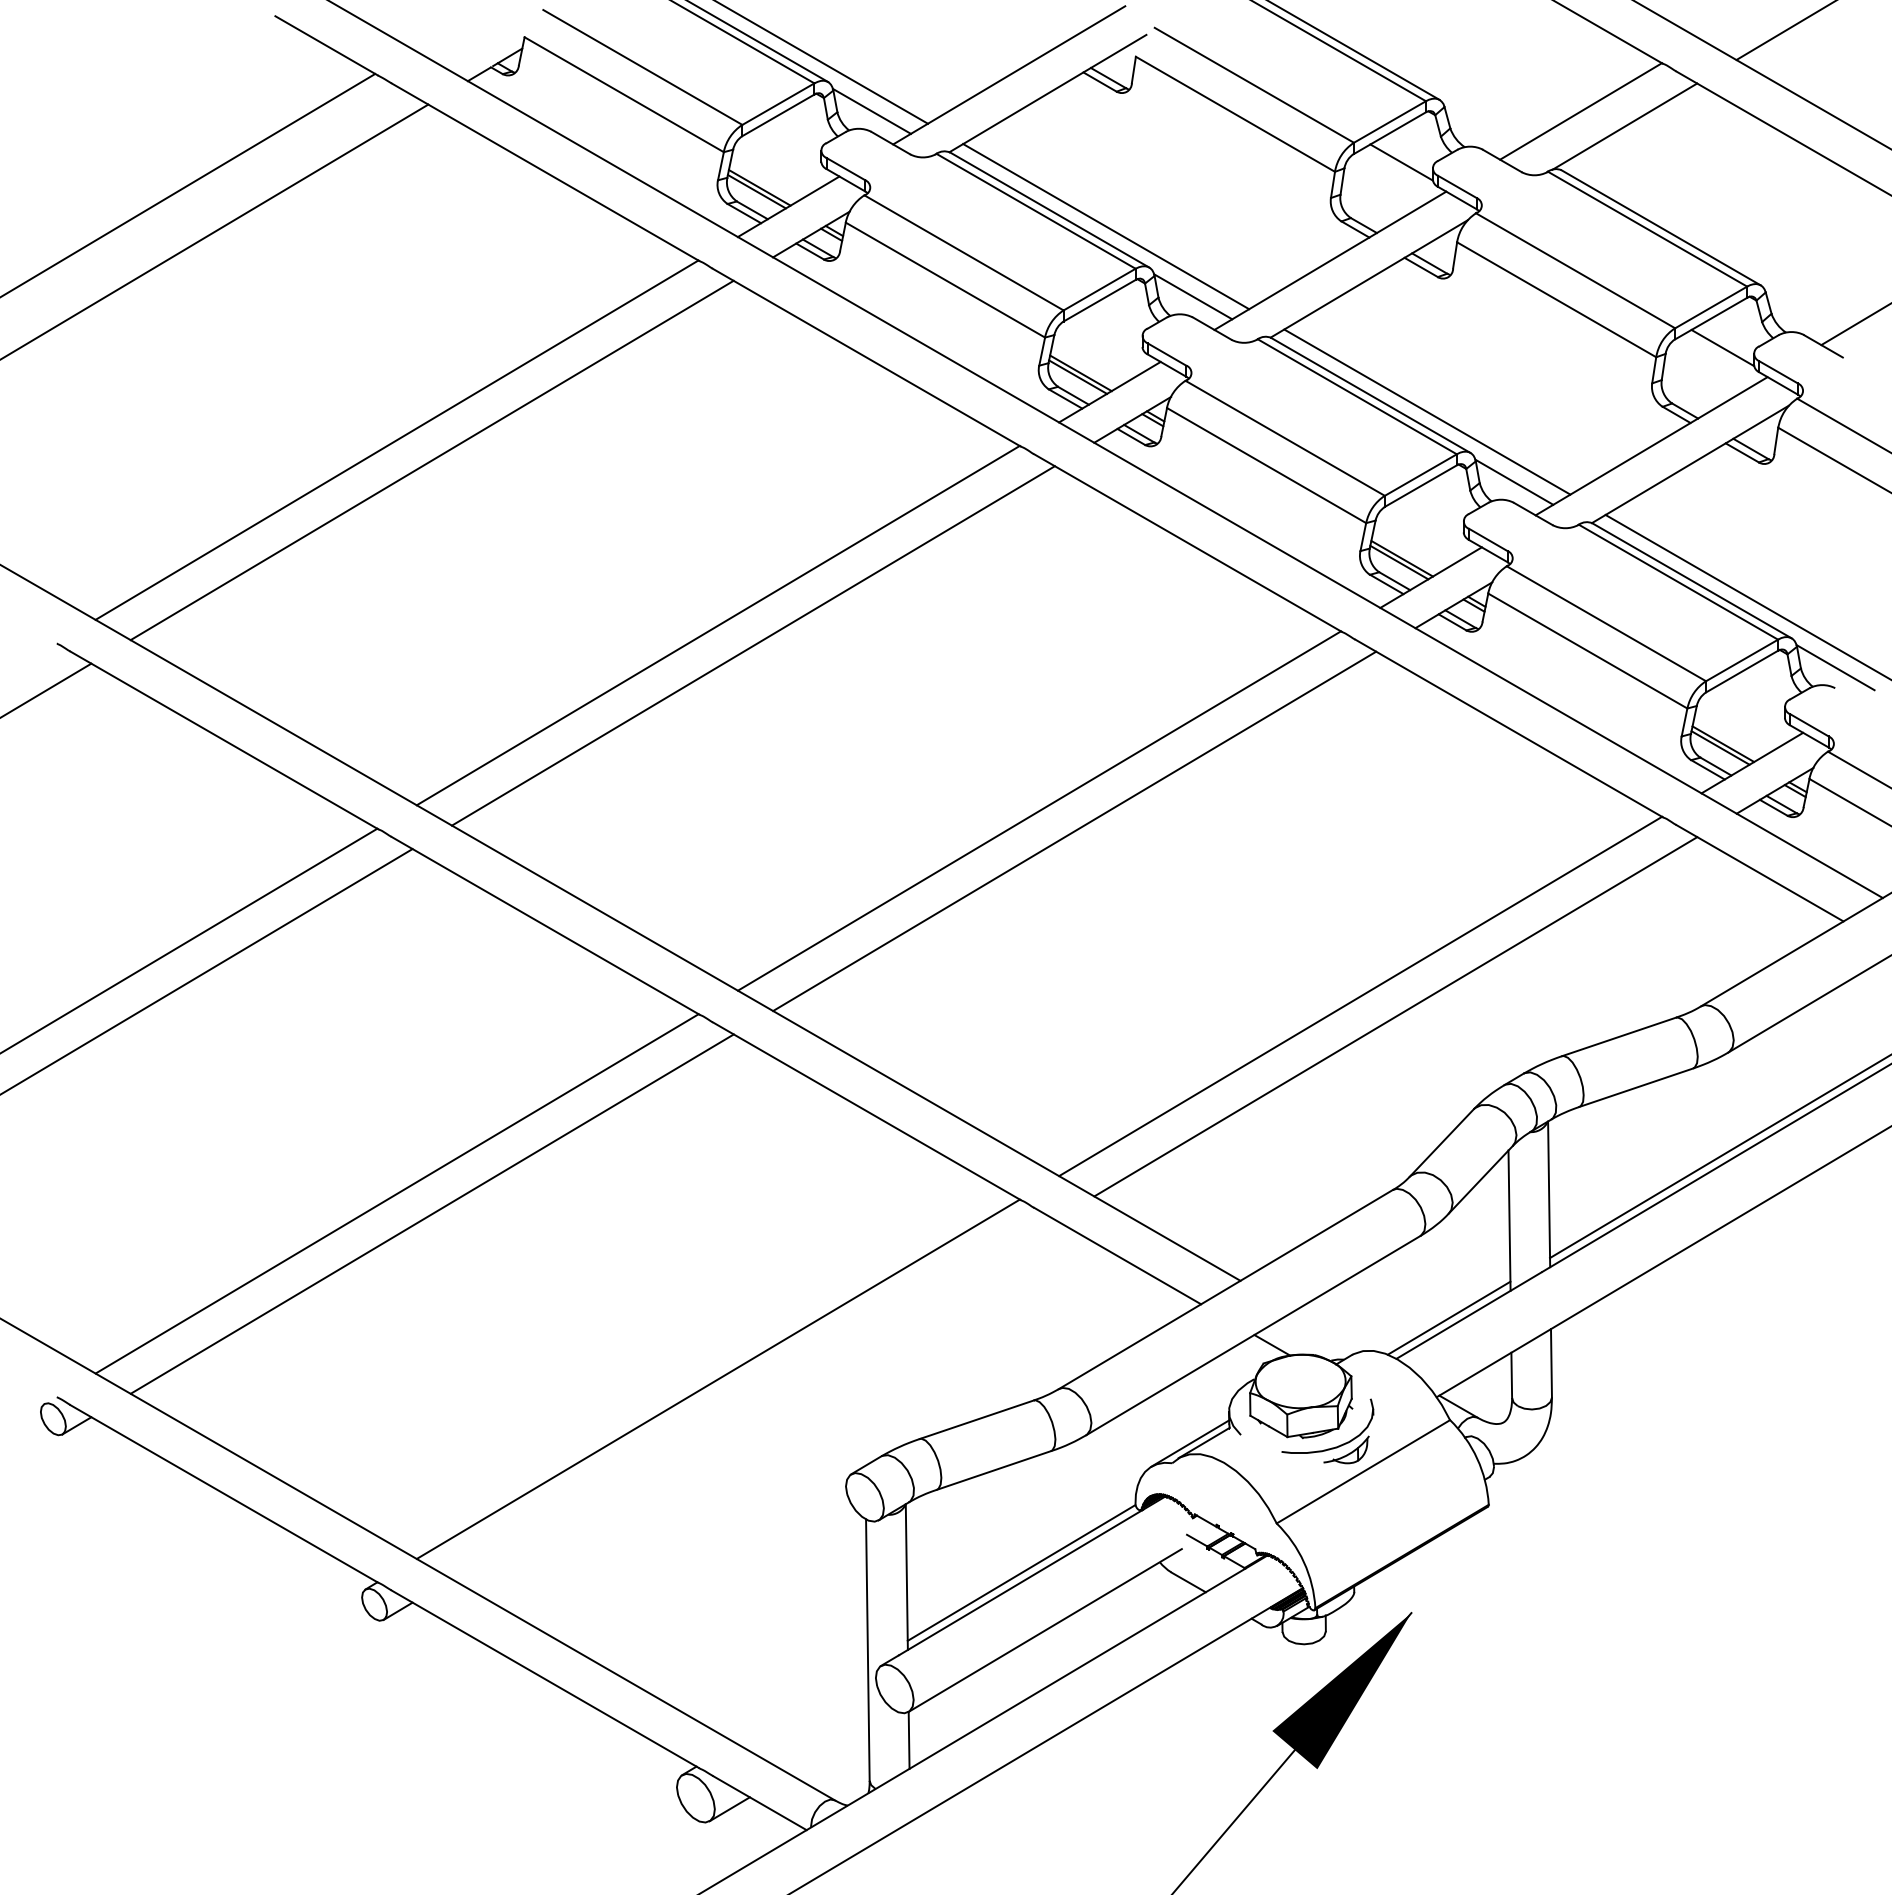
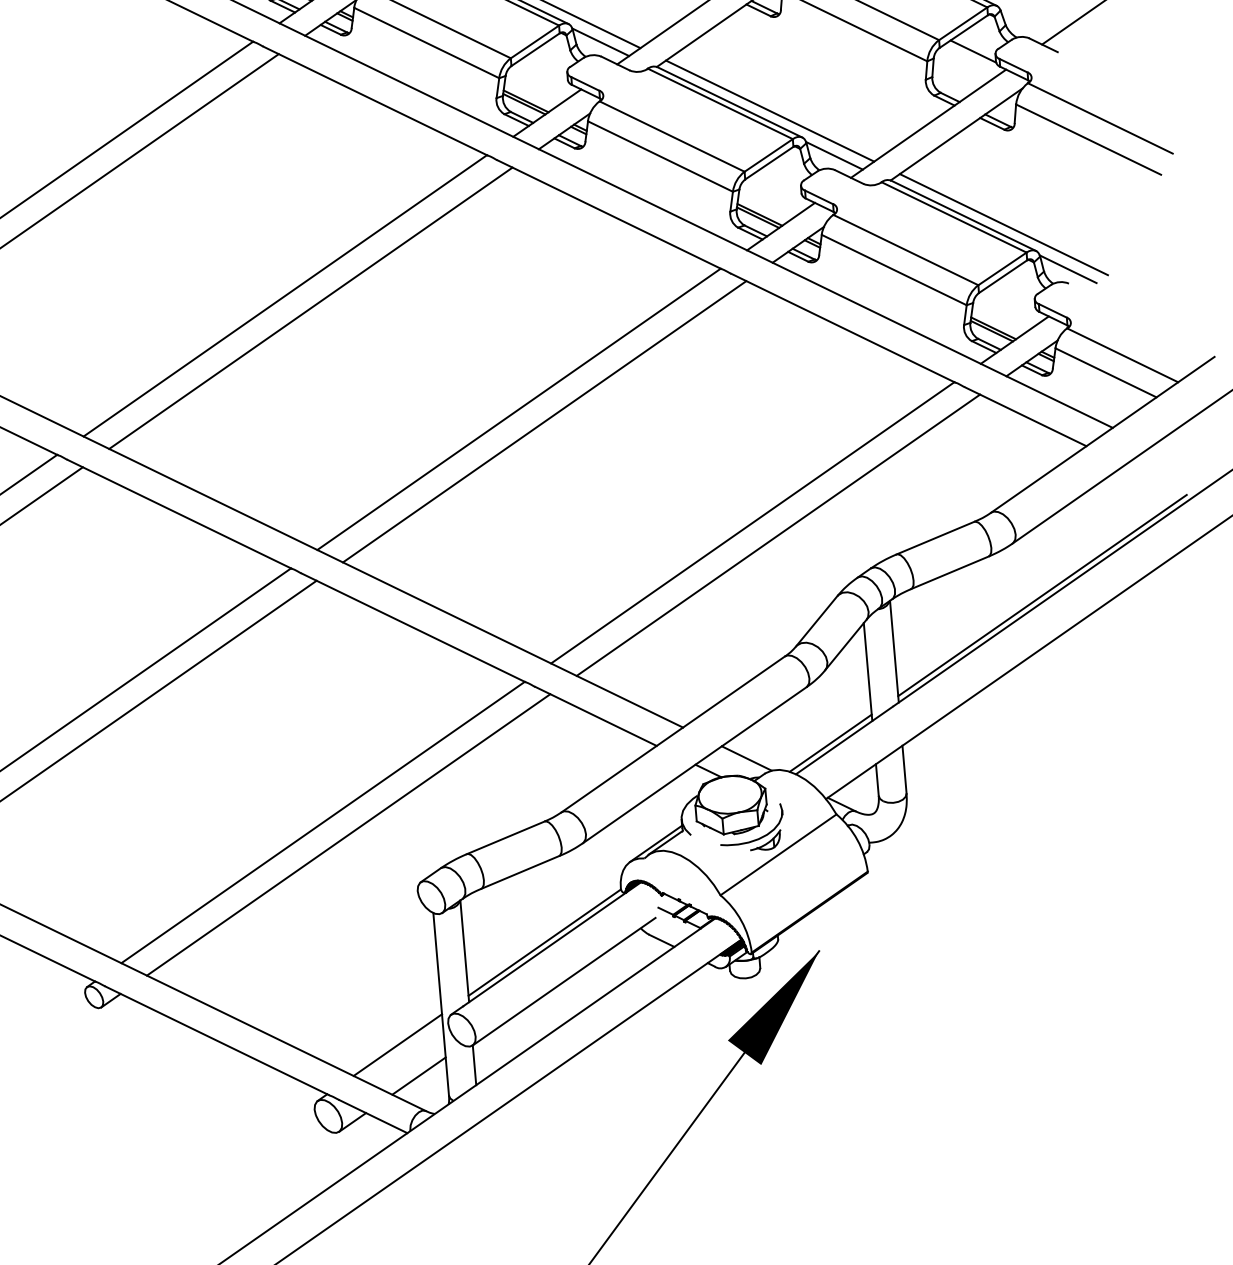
line: (1327, 1331) -> (746, 758), added
line: (752, 1399) -> (348, 834), added
line: (802, 1703) -> (398, 1044), added
line: (828, 1749) -> (418, 1075), added

